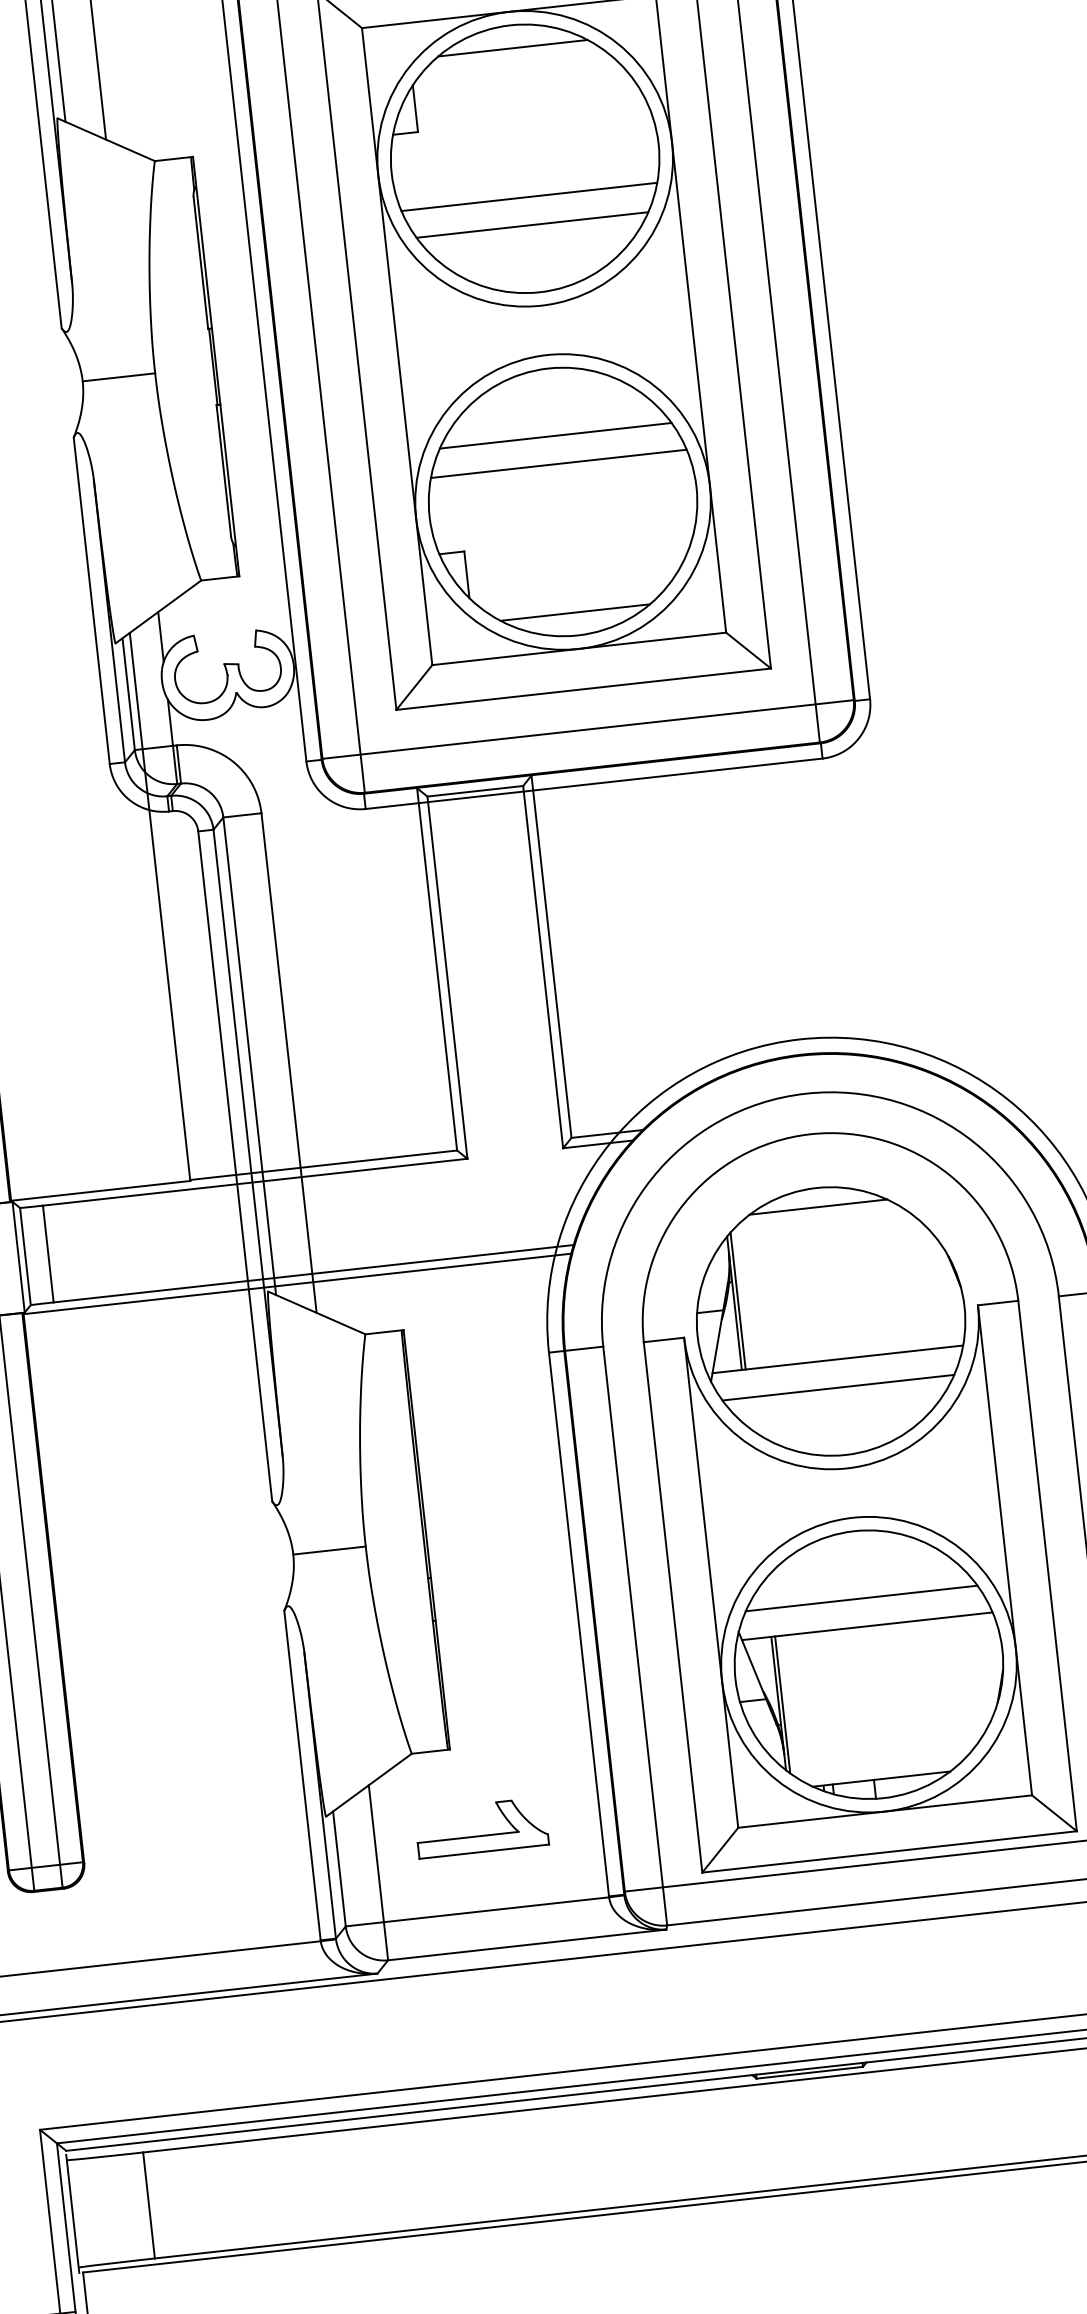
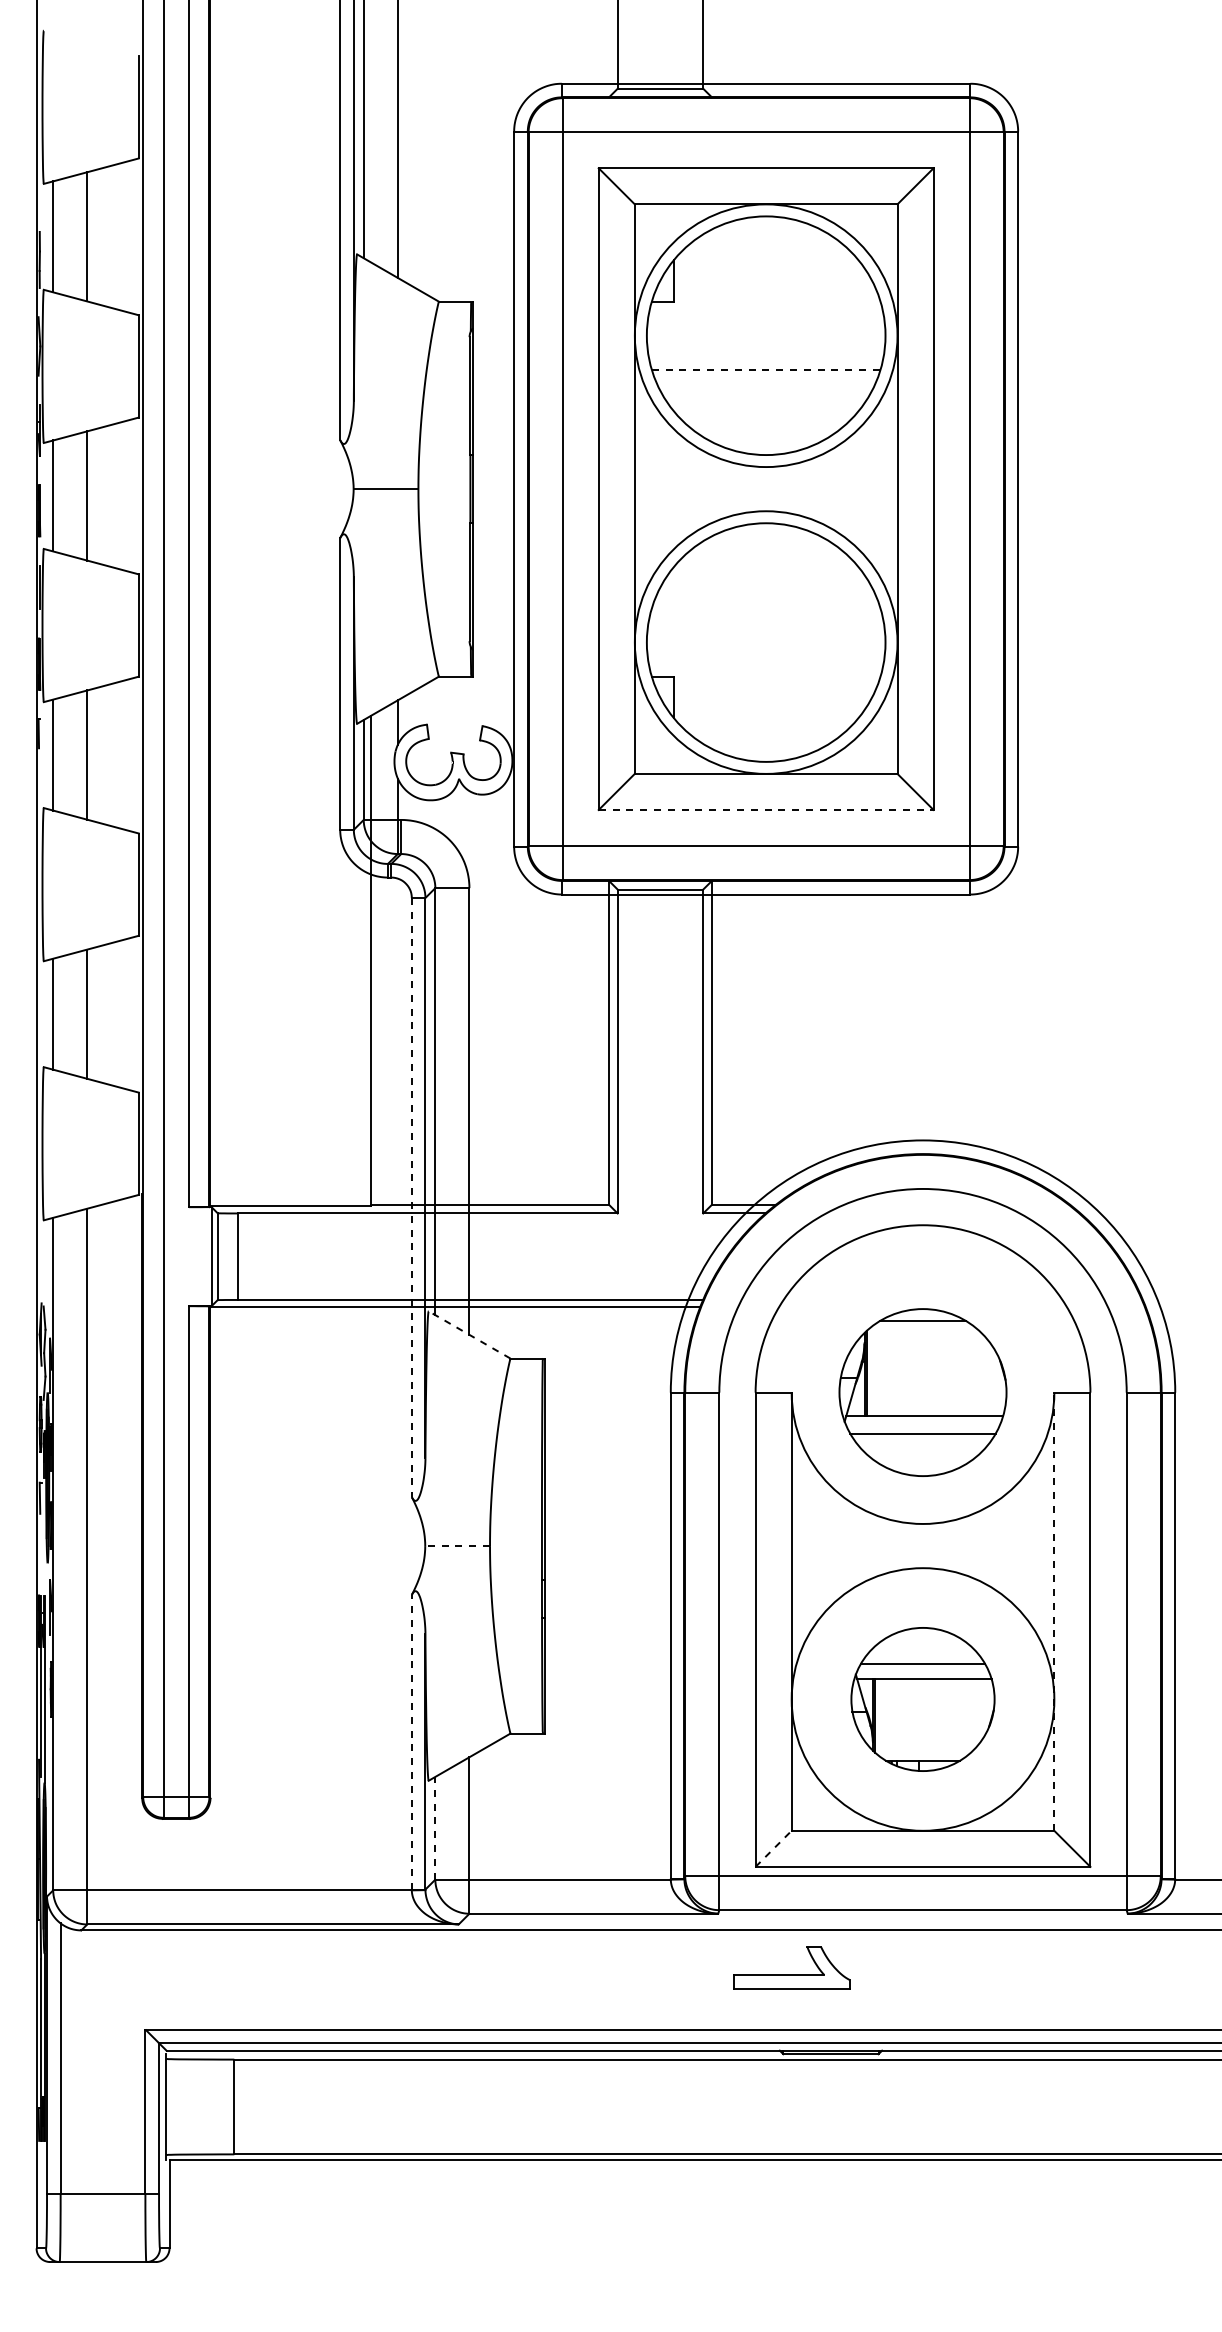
line: (512, 47) -> (765, 236), removed
line: (529, 196) -> (766, 369), solid -> dashed
line: (531, 224) -> (765, 394), removed
line: (554, 436) -> (765, 583), removed
line: (558, 463) -> (765, 608), removed
line: (574, 612) -> (765, 741), removed
line: (584, 688) -> (766, 809), solid -> dashed
line: (234, 1166) -> (411, 1197), solid -> dashed
line: (316, 1312) -> (469, 1334), solid -> dashed
part: (830, 1321) -> (922, 1392), size x0.7
line: (1005, 1550) -> (1054, 1611), solid -> dashed
line: (329, 1551) -> (457, 1546), solid -> dashed
part: (868, 1664) -> (922, 1699), size x0.6
line: (302, 1774) -> (411, 1741), solid -> dashed
part: (481, 1835) -> (791, 1974), moved
line: (720, 1849) -> (773, 1848), solid -> dashed
line: (339, 1868) -> (435, 1827), solid -> dashed

